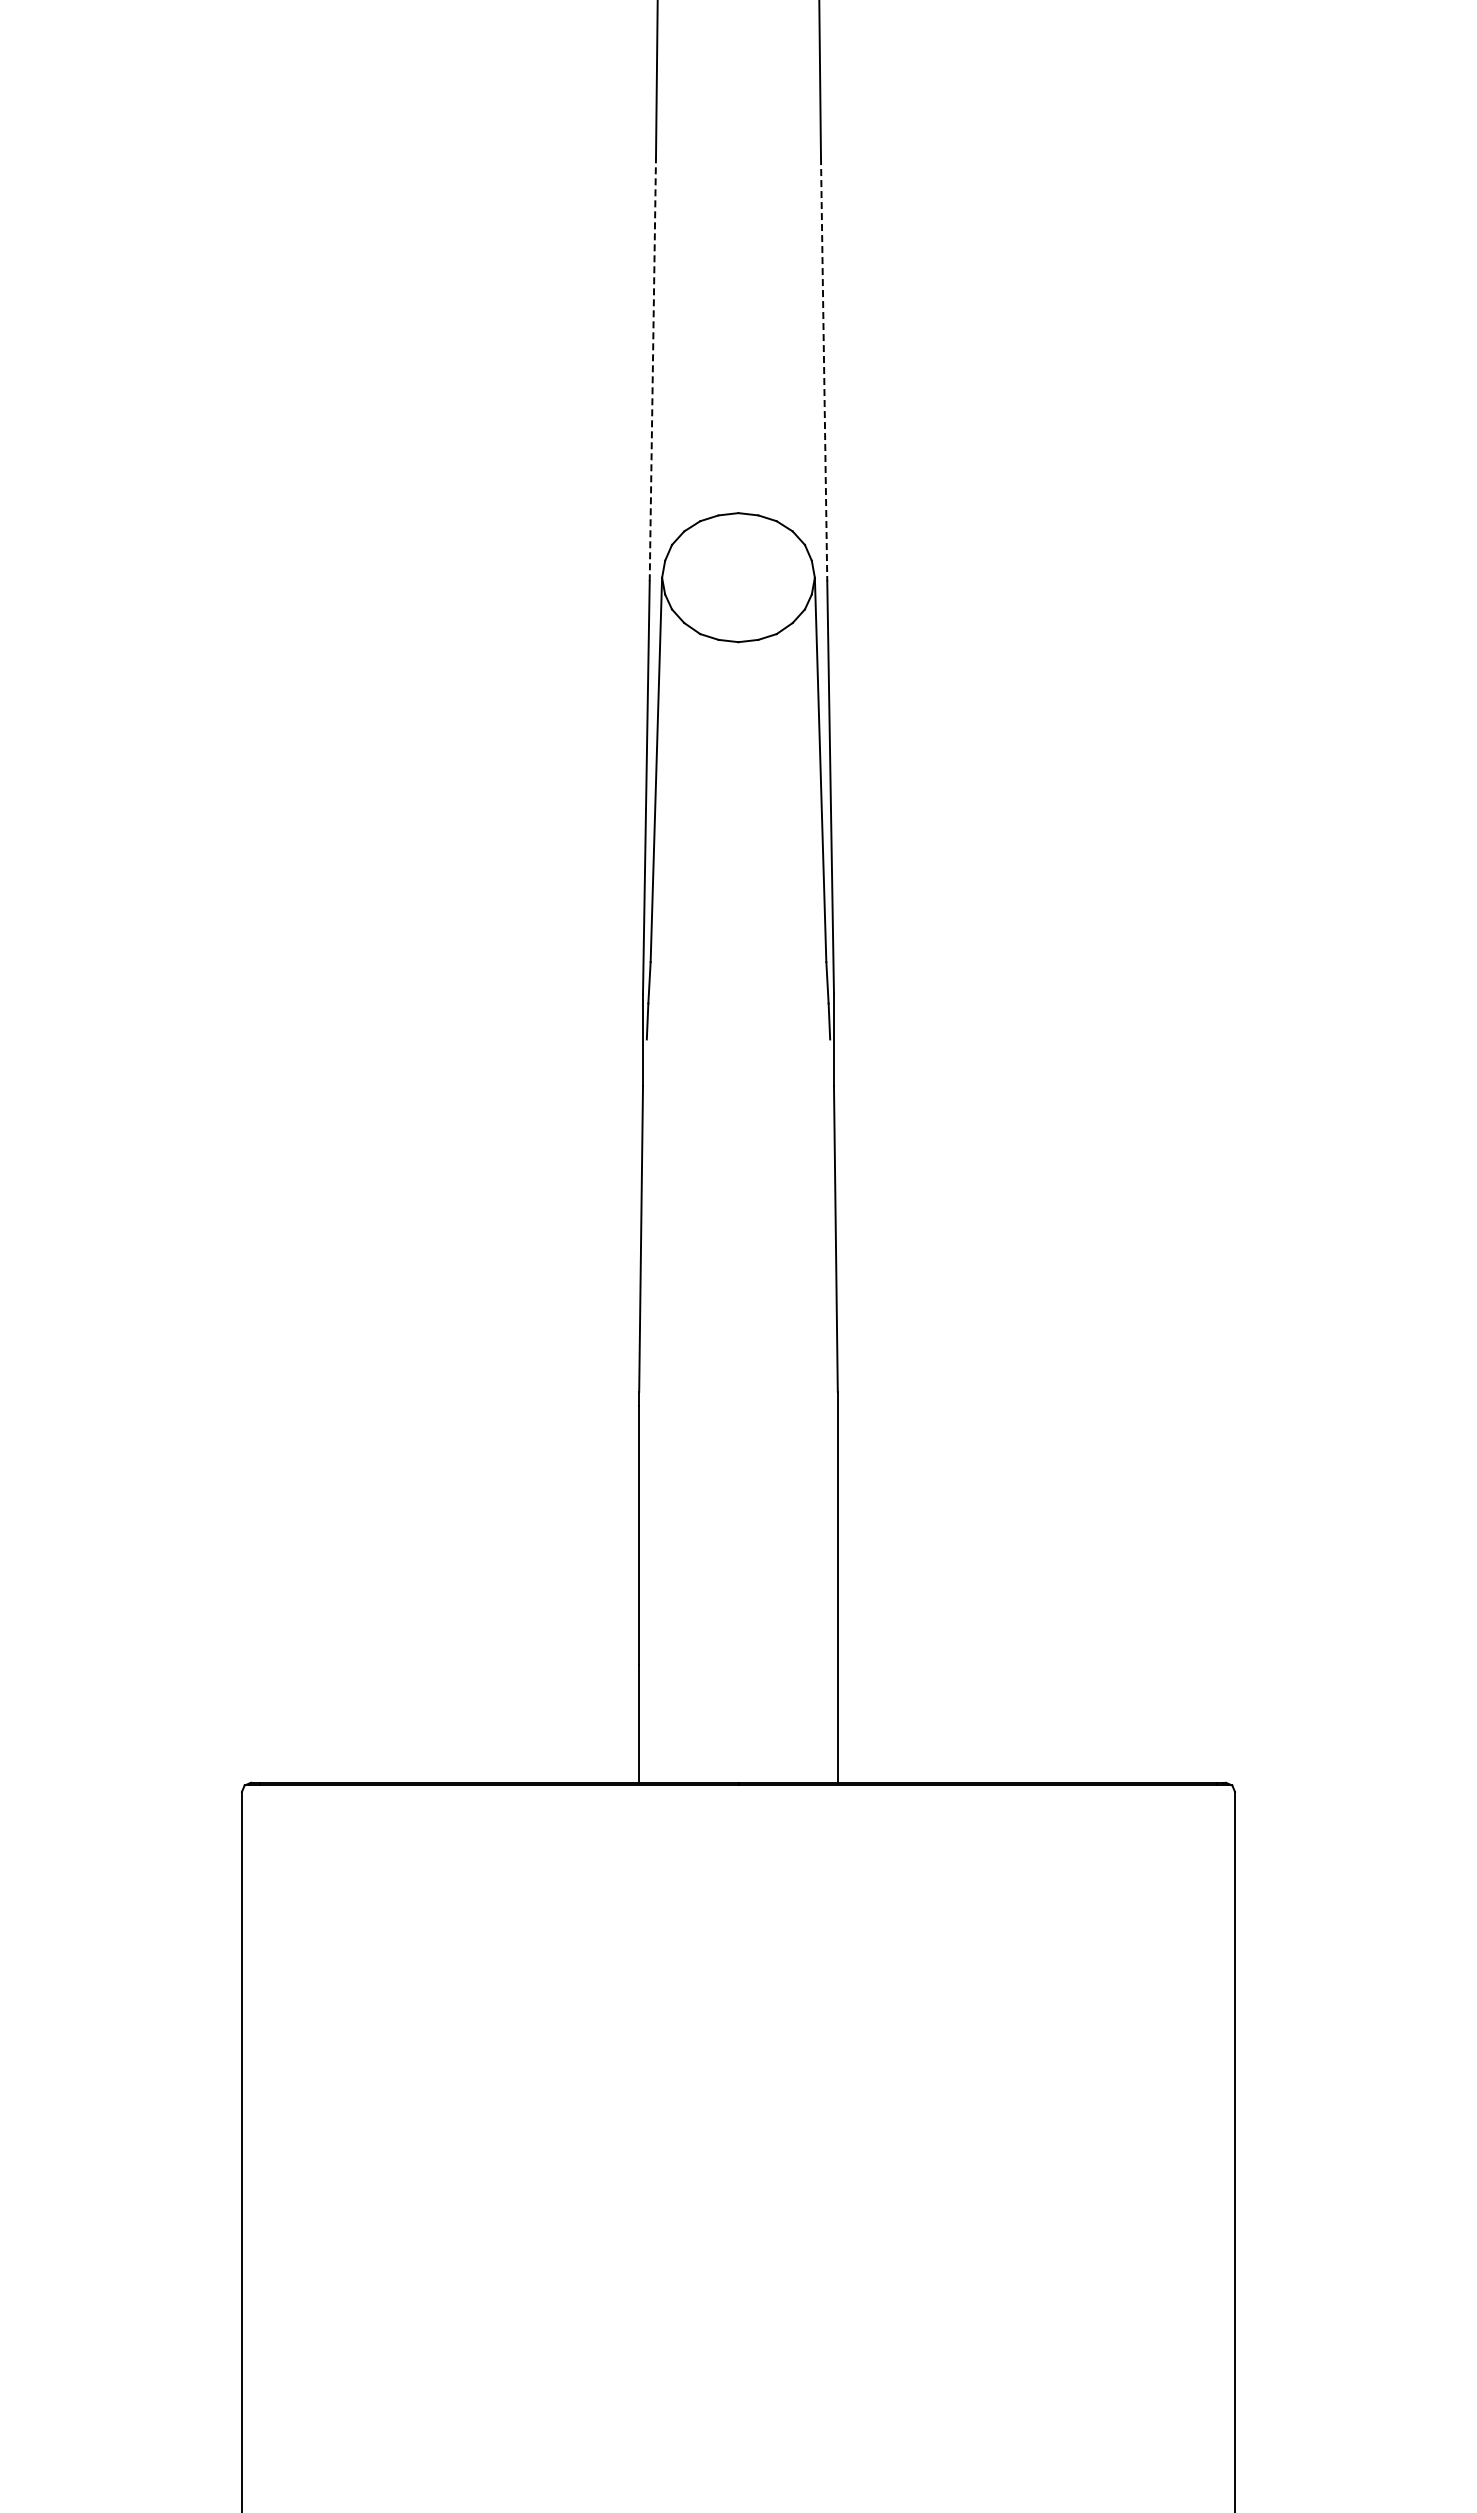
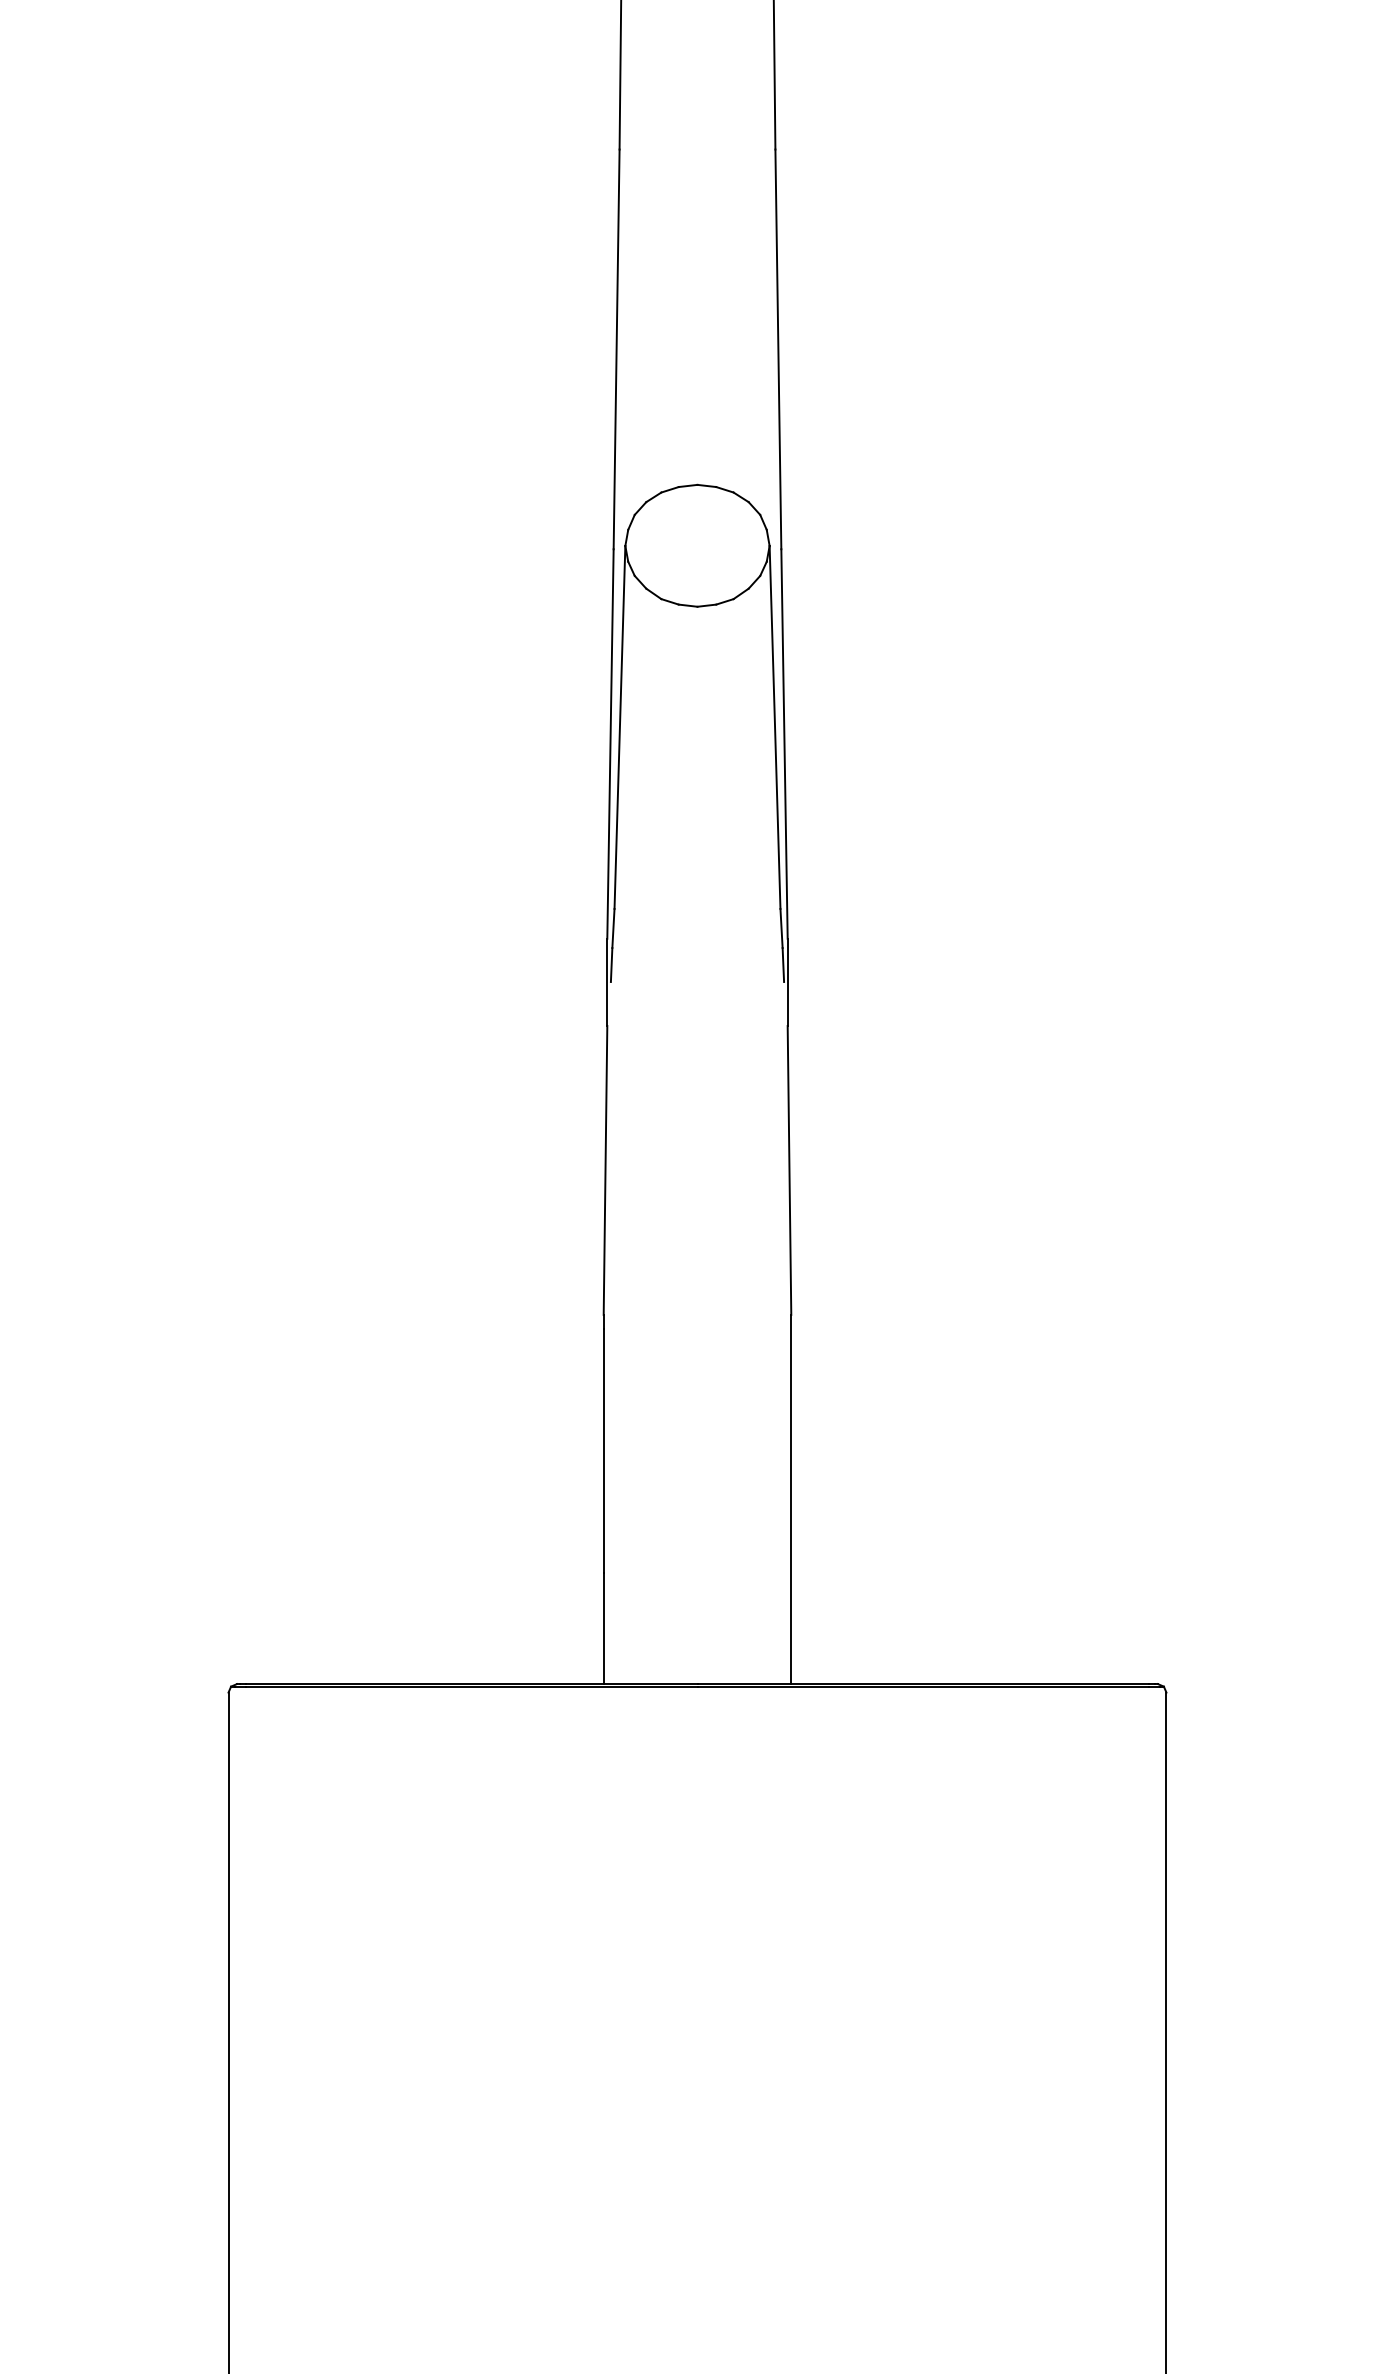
line: (652, 369) -> (616, 349), dashed -> solid
line: (824, 369) -> (778, 349), dashed -> solid

